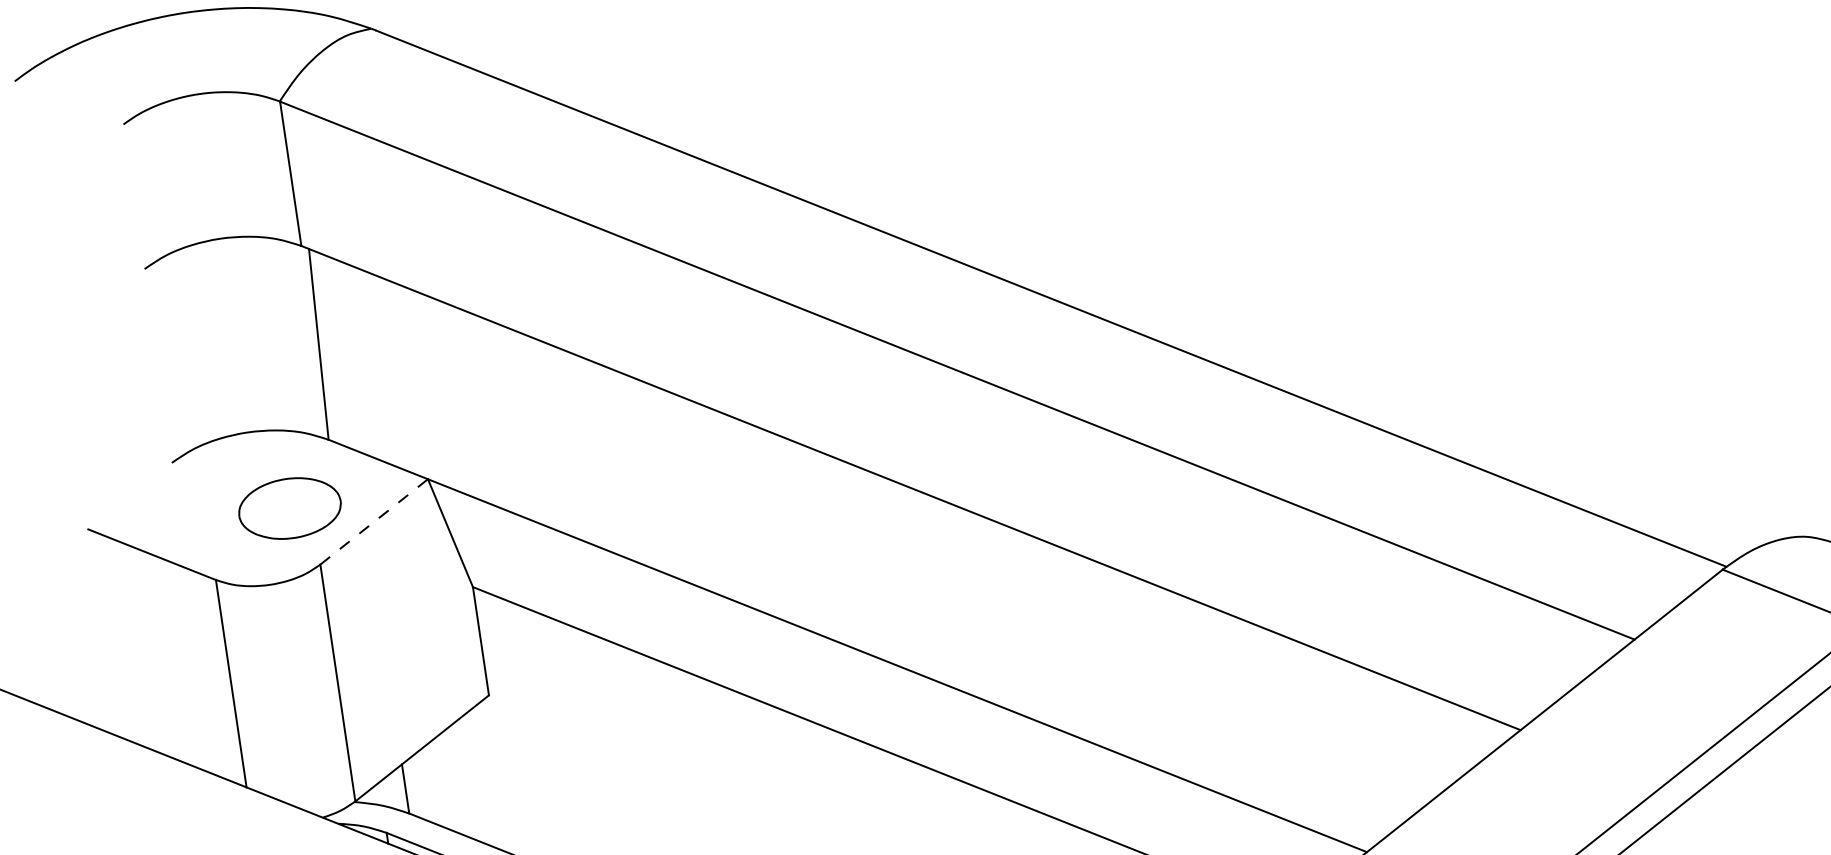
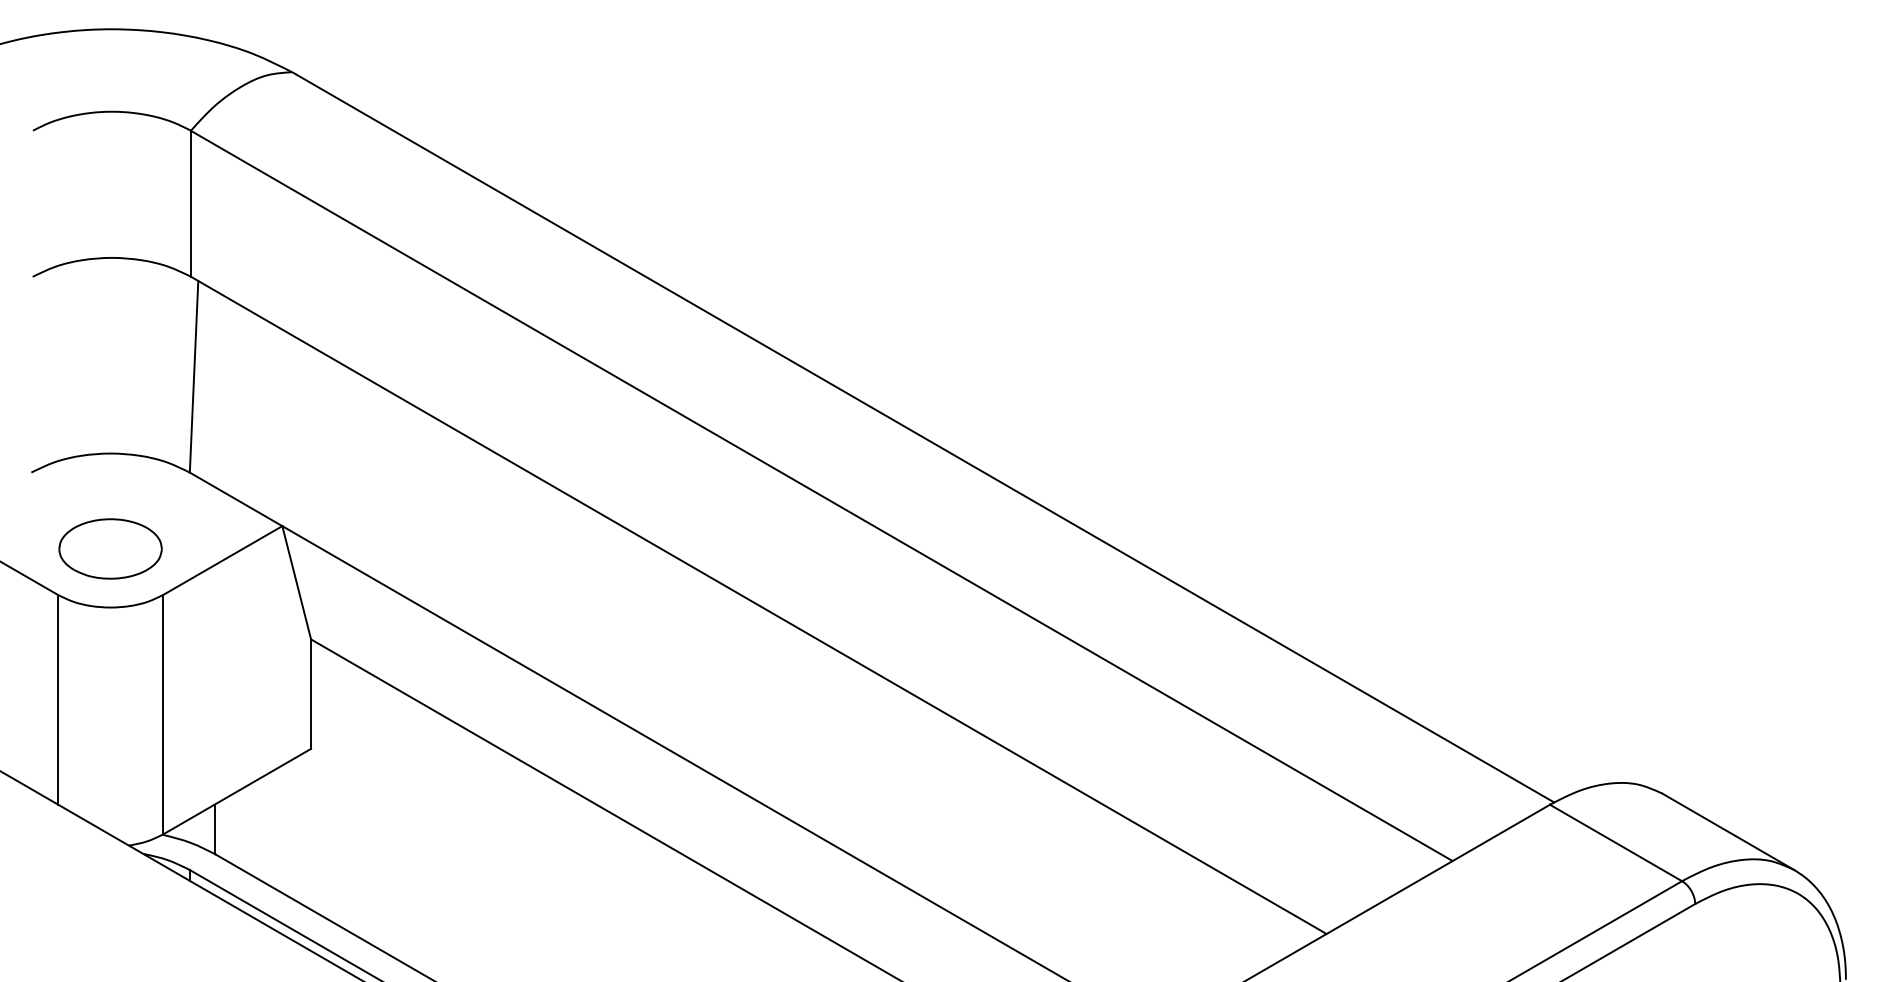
part: (289, 508) -> (110, 548), moved
line: (373, 521) -> (222, 560), dashed -> solid

